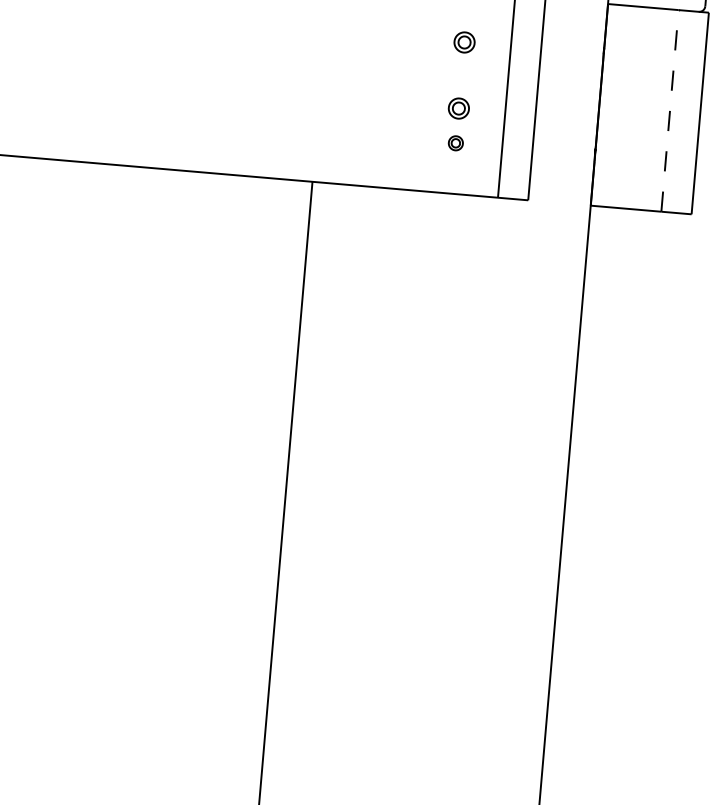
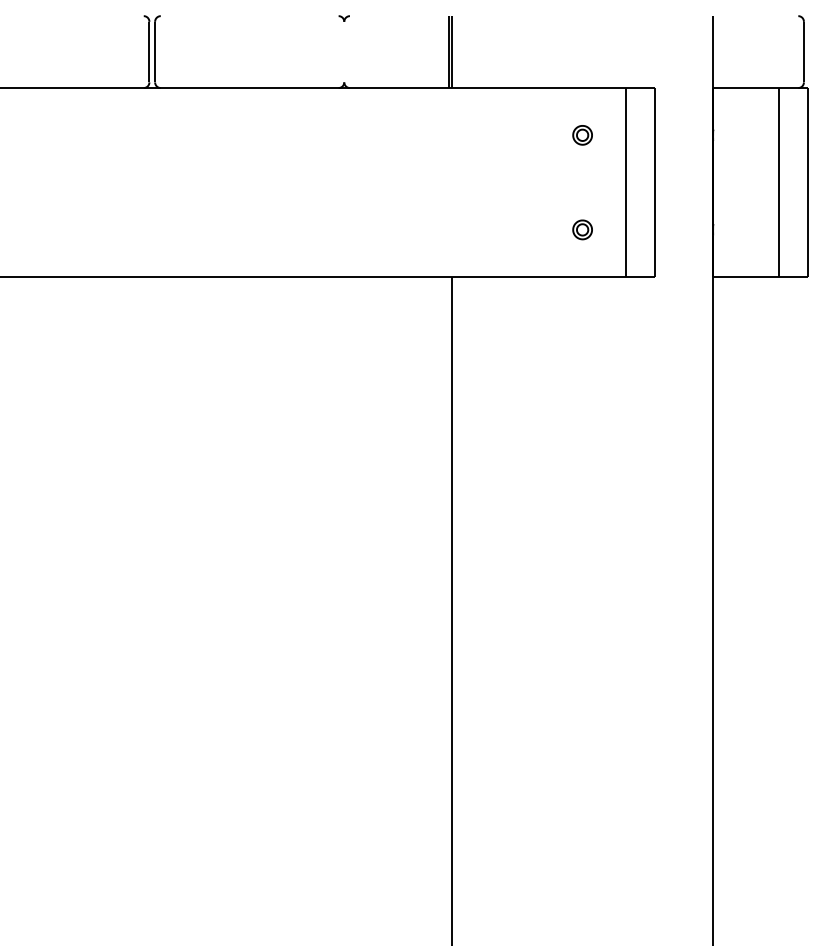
part: (458, 108) -> (582, 197), removed
line: (670, 110) -> (779, 182), dashed -> solid
part: (455, 142) -> (582, 229), size x1.43

